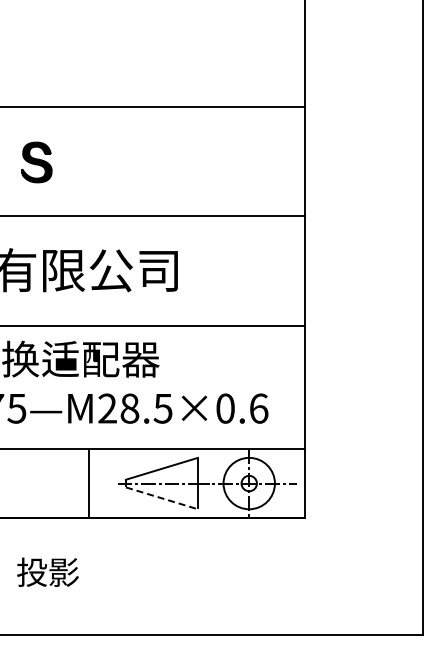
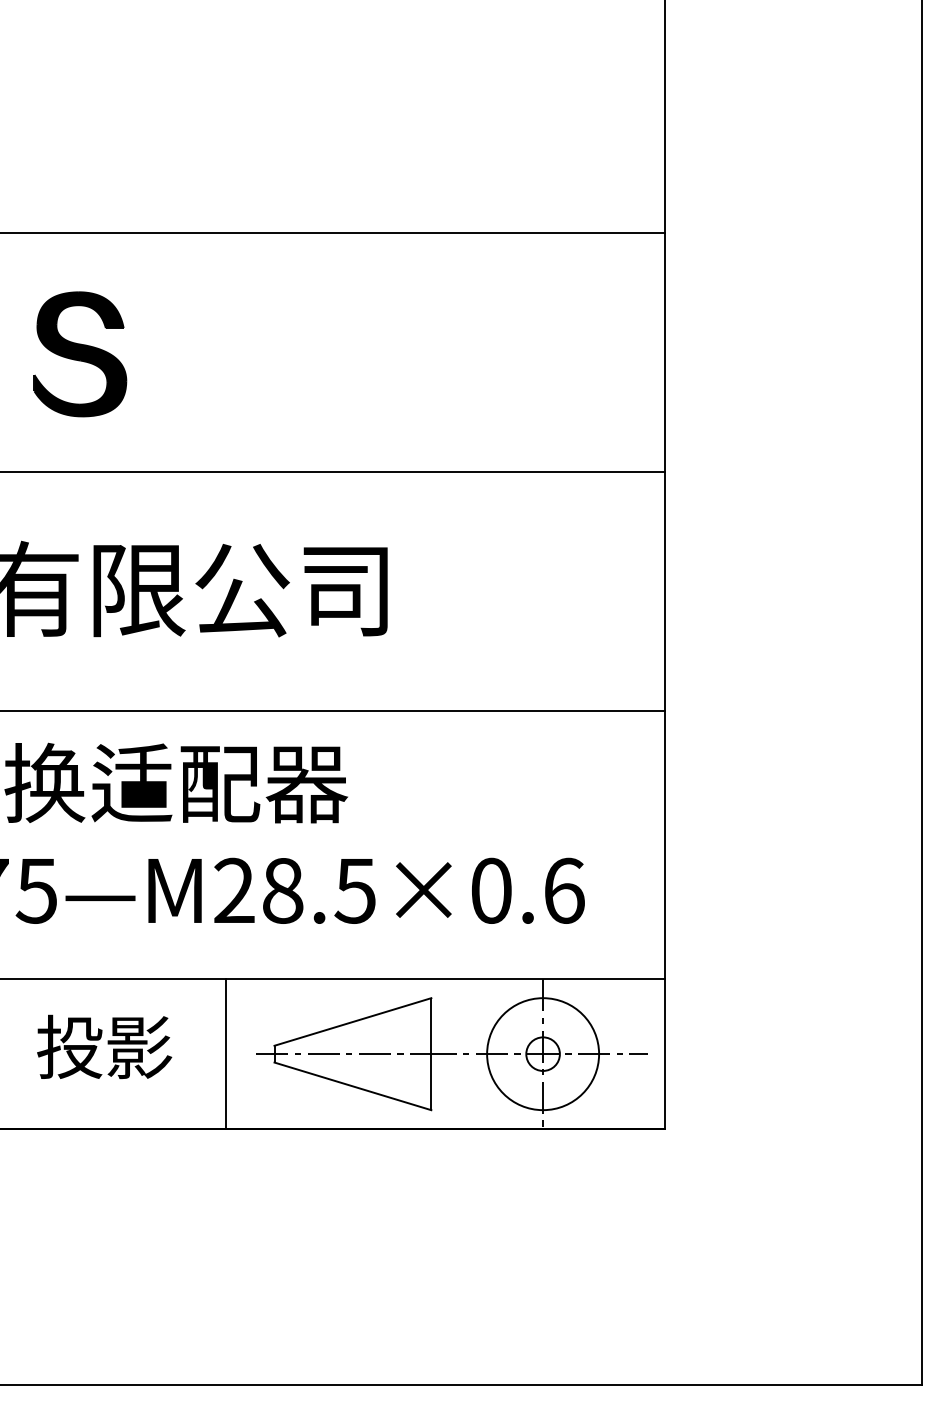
part: (36, 162) -> (79, 354), size x1.43
line: (88, 483) -> (225, 1054), moved
line: (161, 498) -> (351, 1086), dashed -> solid
text: (47, 571) -> (103, 1045), moved

